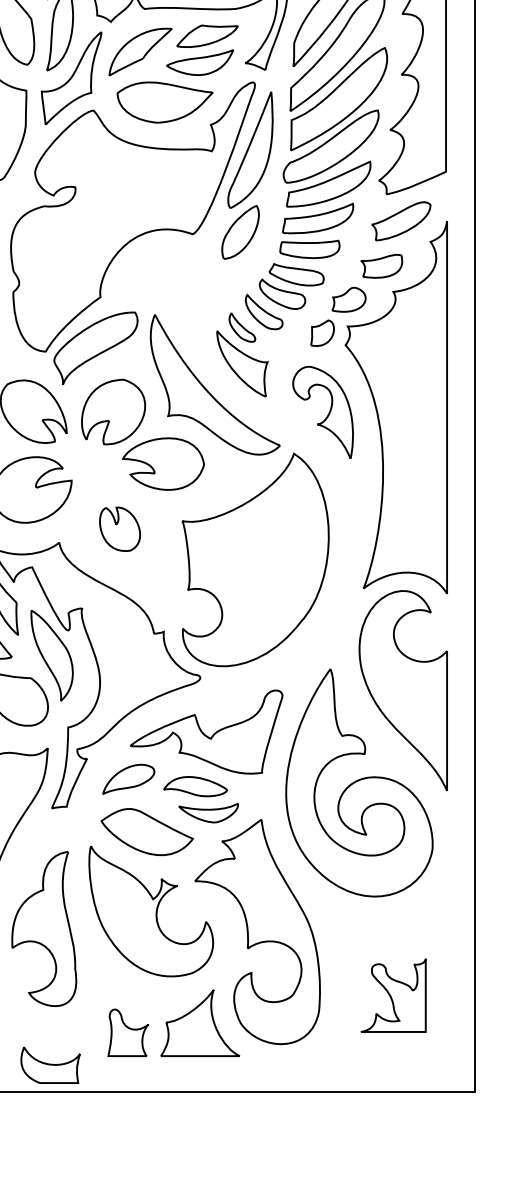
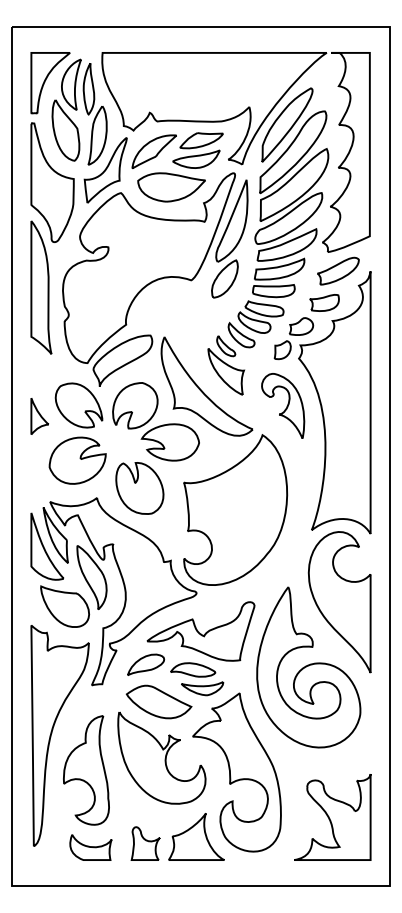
part: (119, 529) -> (139, 488), size x1.67
part: (393, 995) -> (332, 817), size x1.67
part: (49, 1065) -> (90, 847), moved

